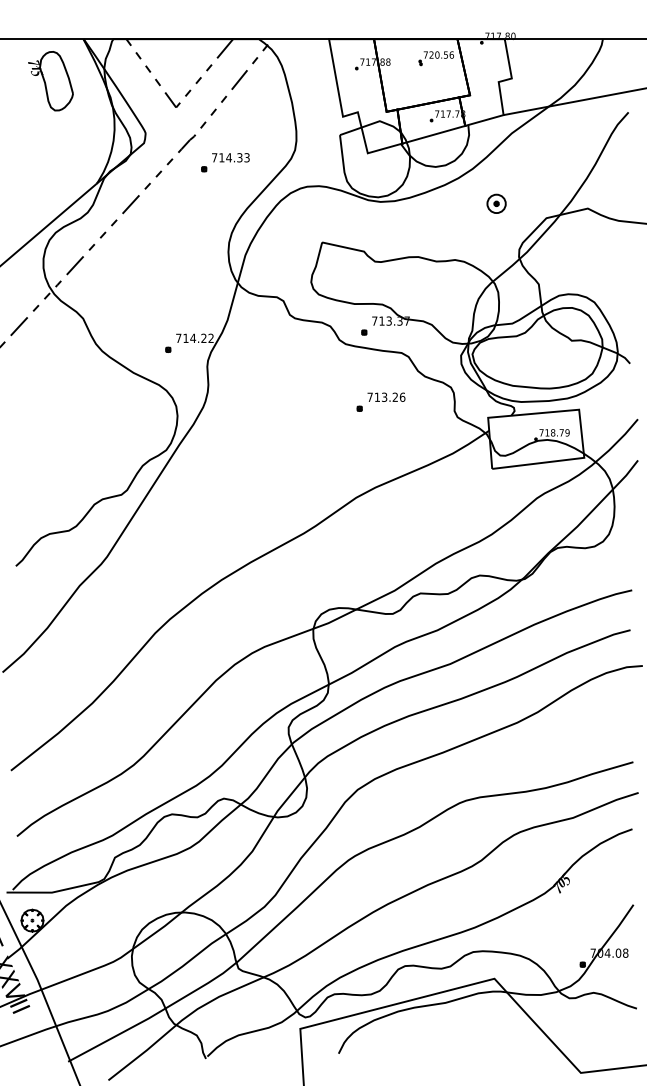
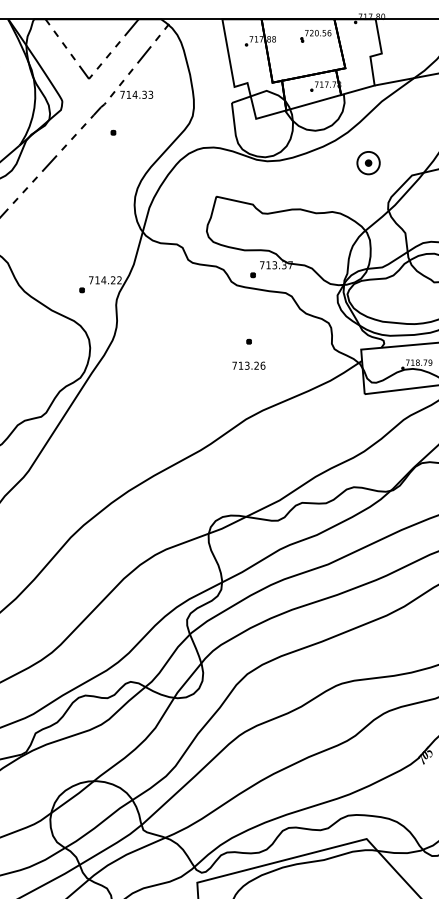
text: (230, 157) -> (136, 94), moved
part: (496, 203) -> (368, 162), size x1.4
text: (386, 396) -> (248, 365), moved

